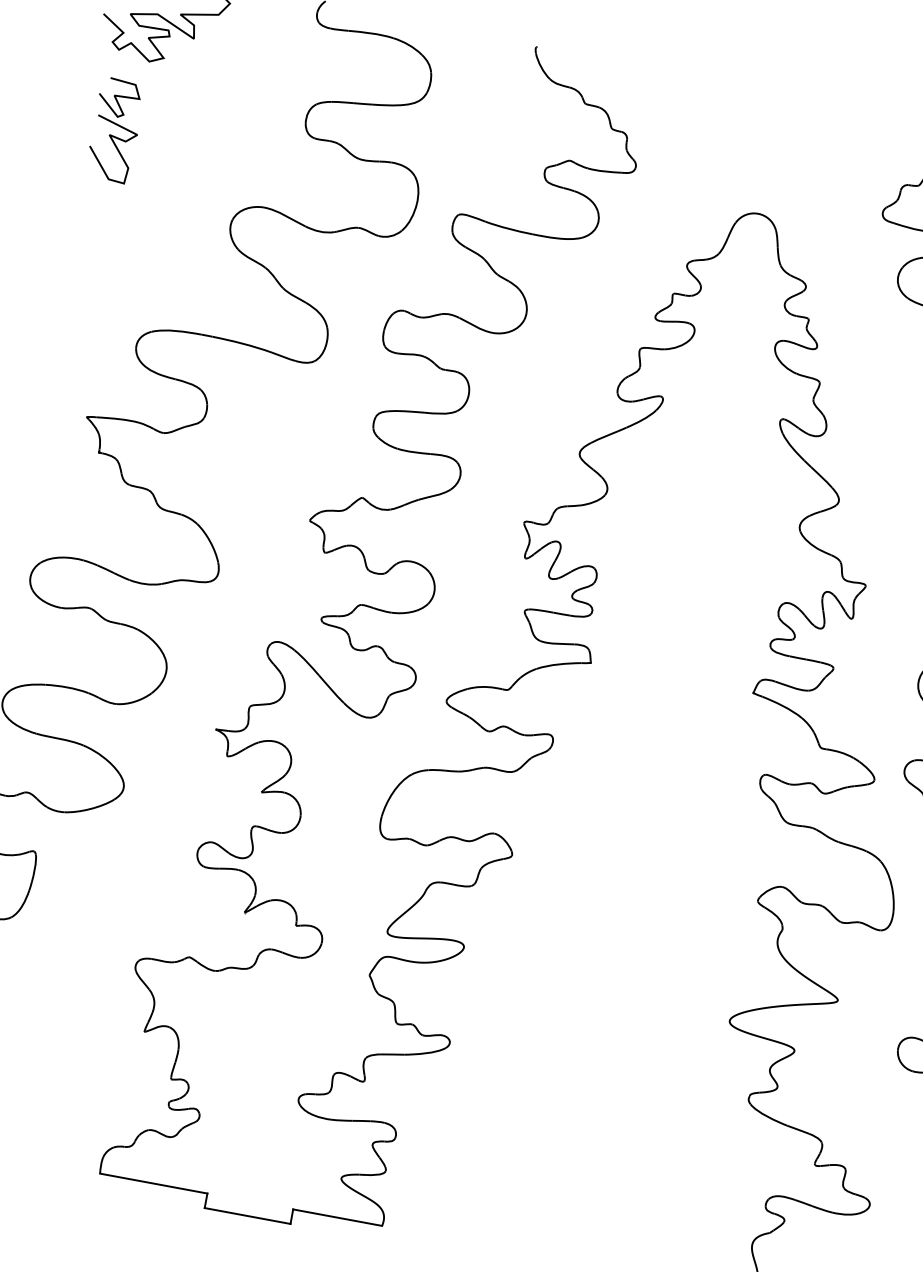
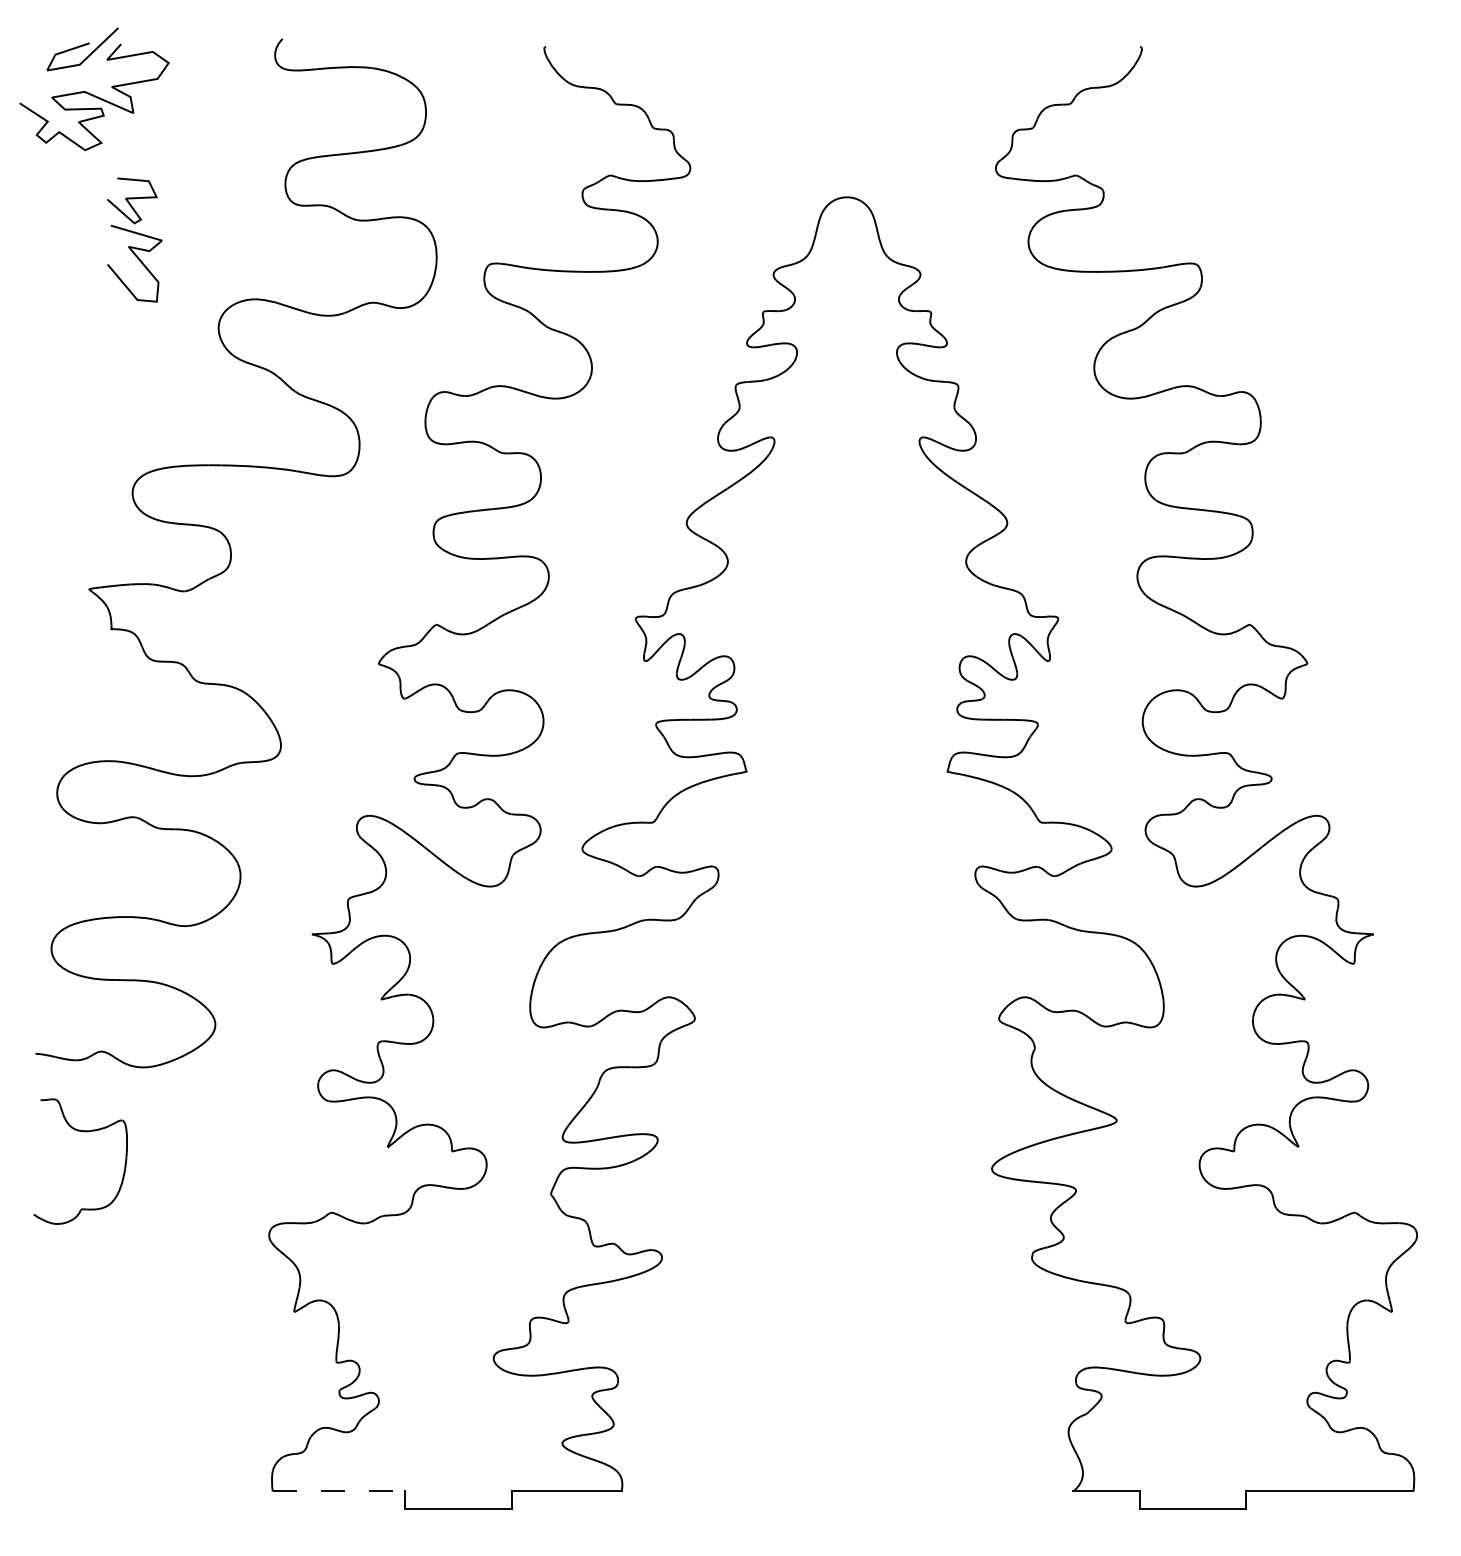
part: (115, 129) -> (134, 239), moved
line: (154, 1183) -> (339, 1491), solid -> dashed

